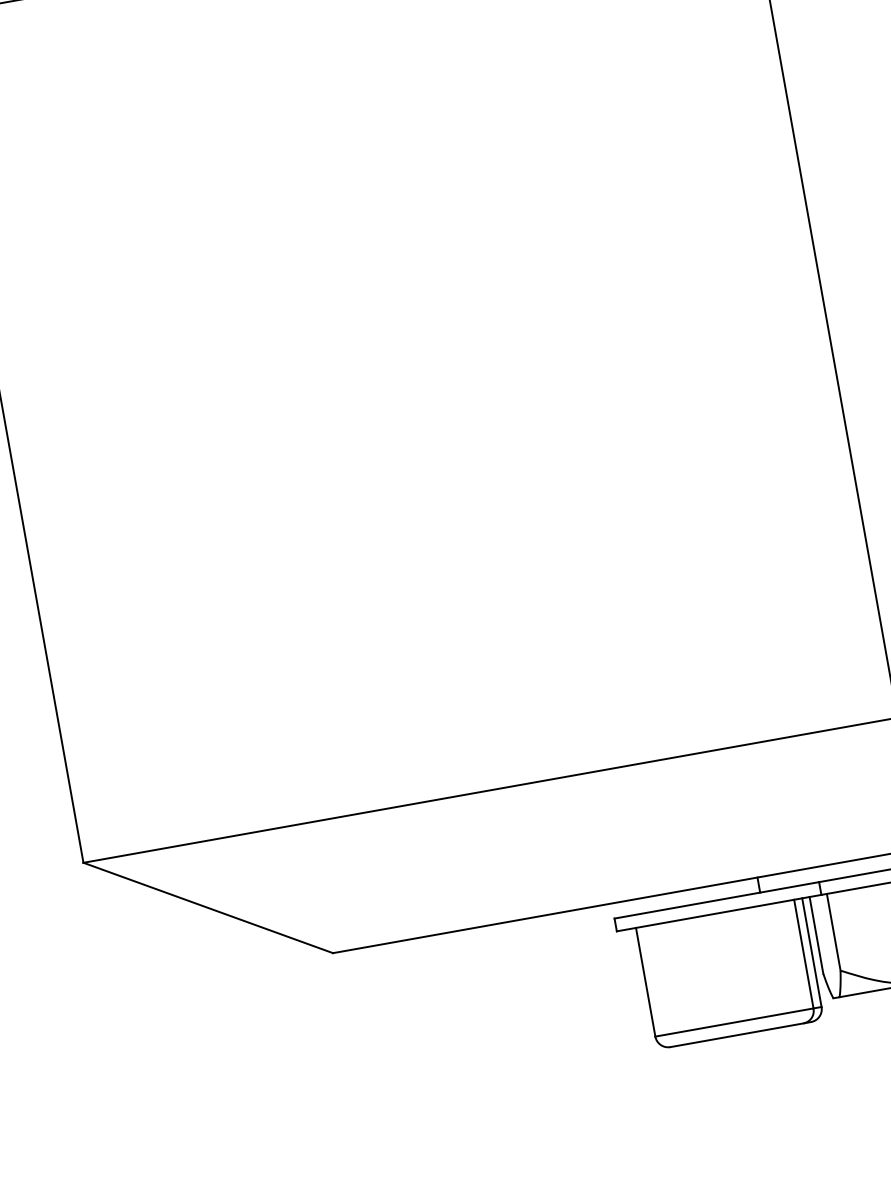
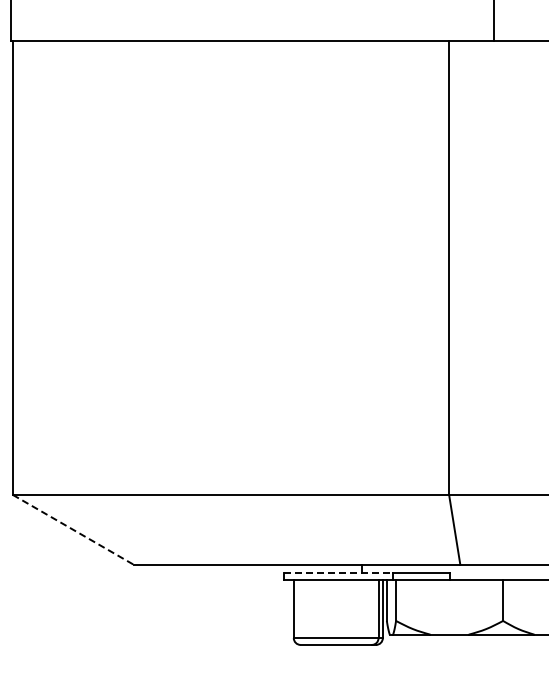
line: (717, 901) -> (338, 573), solid -> dashed
line: (208, 909) -> (73, 530), solid -> dashed

